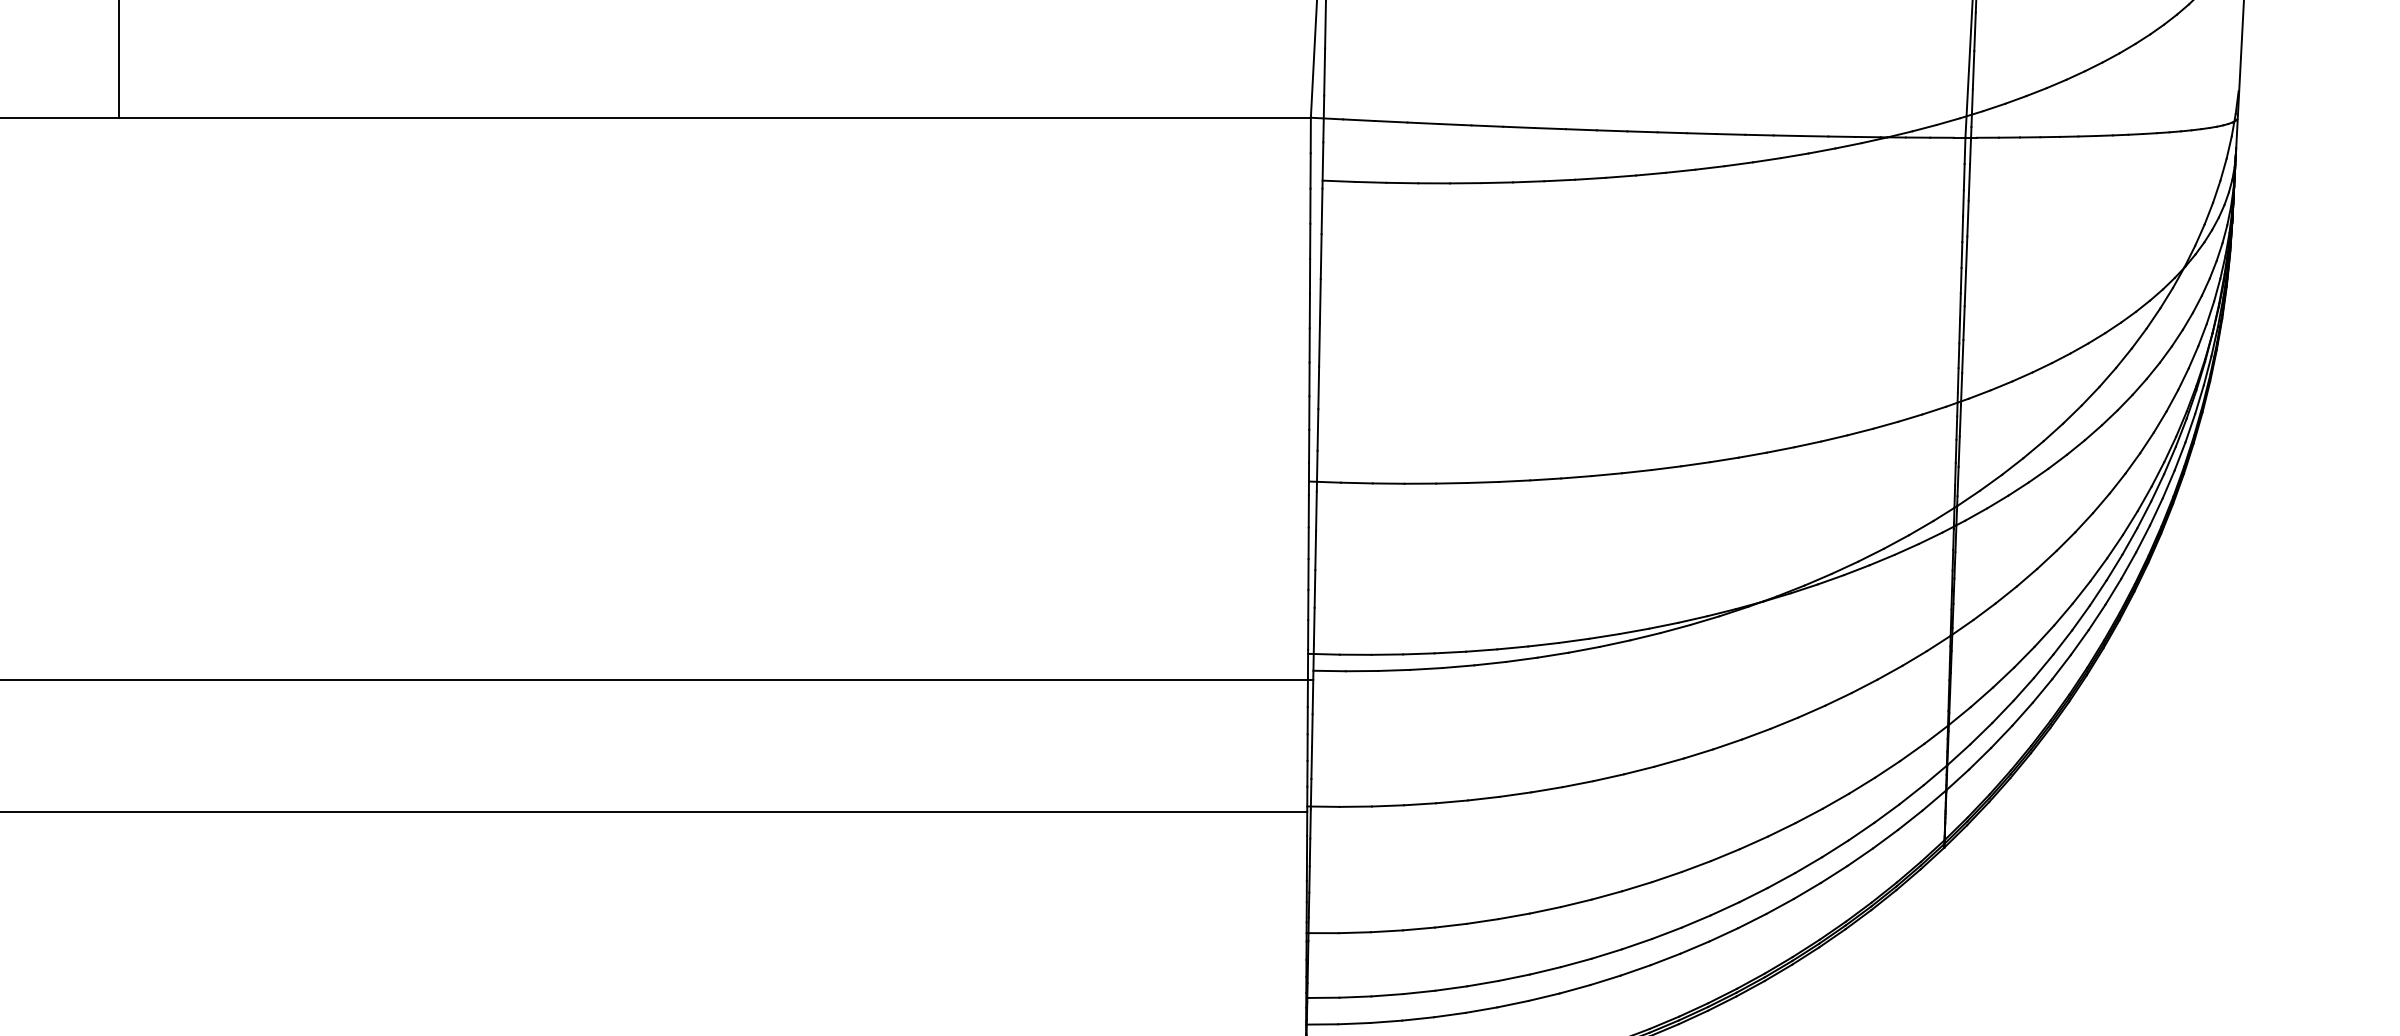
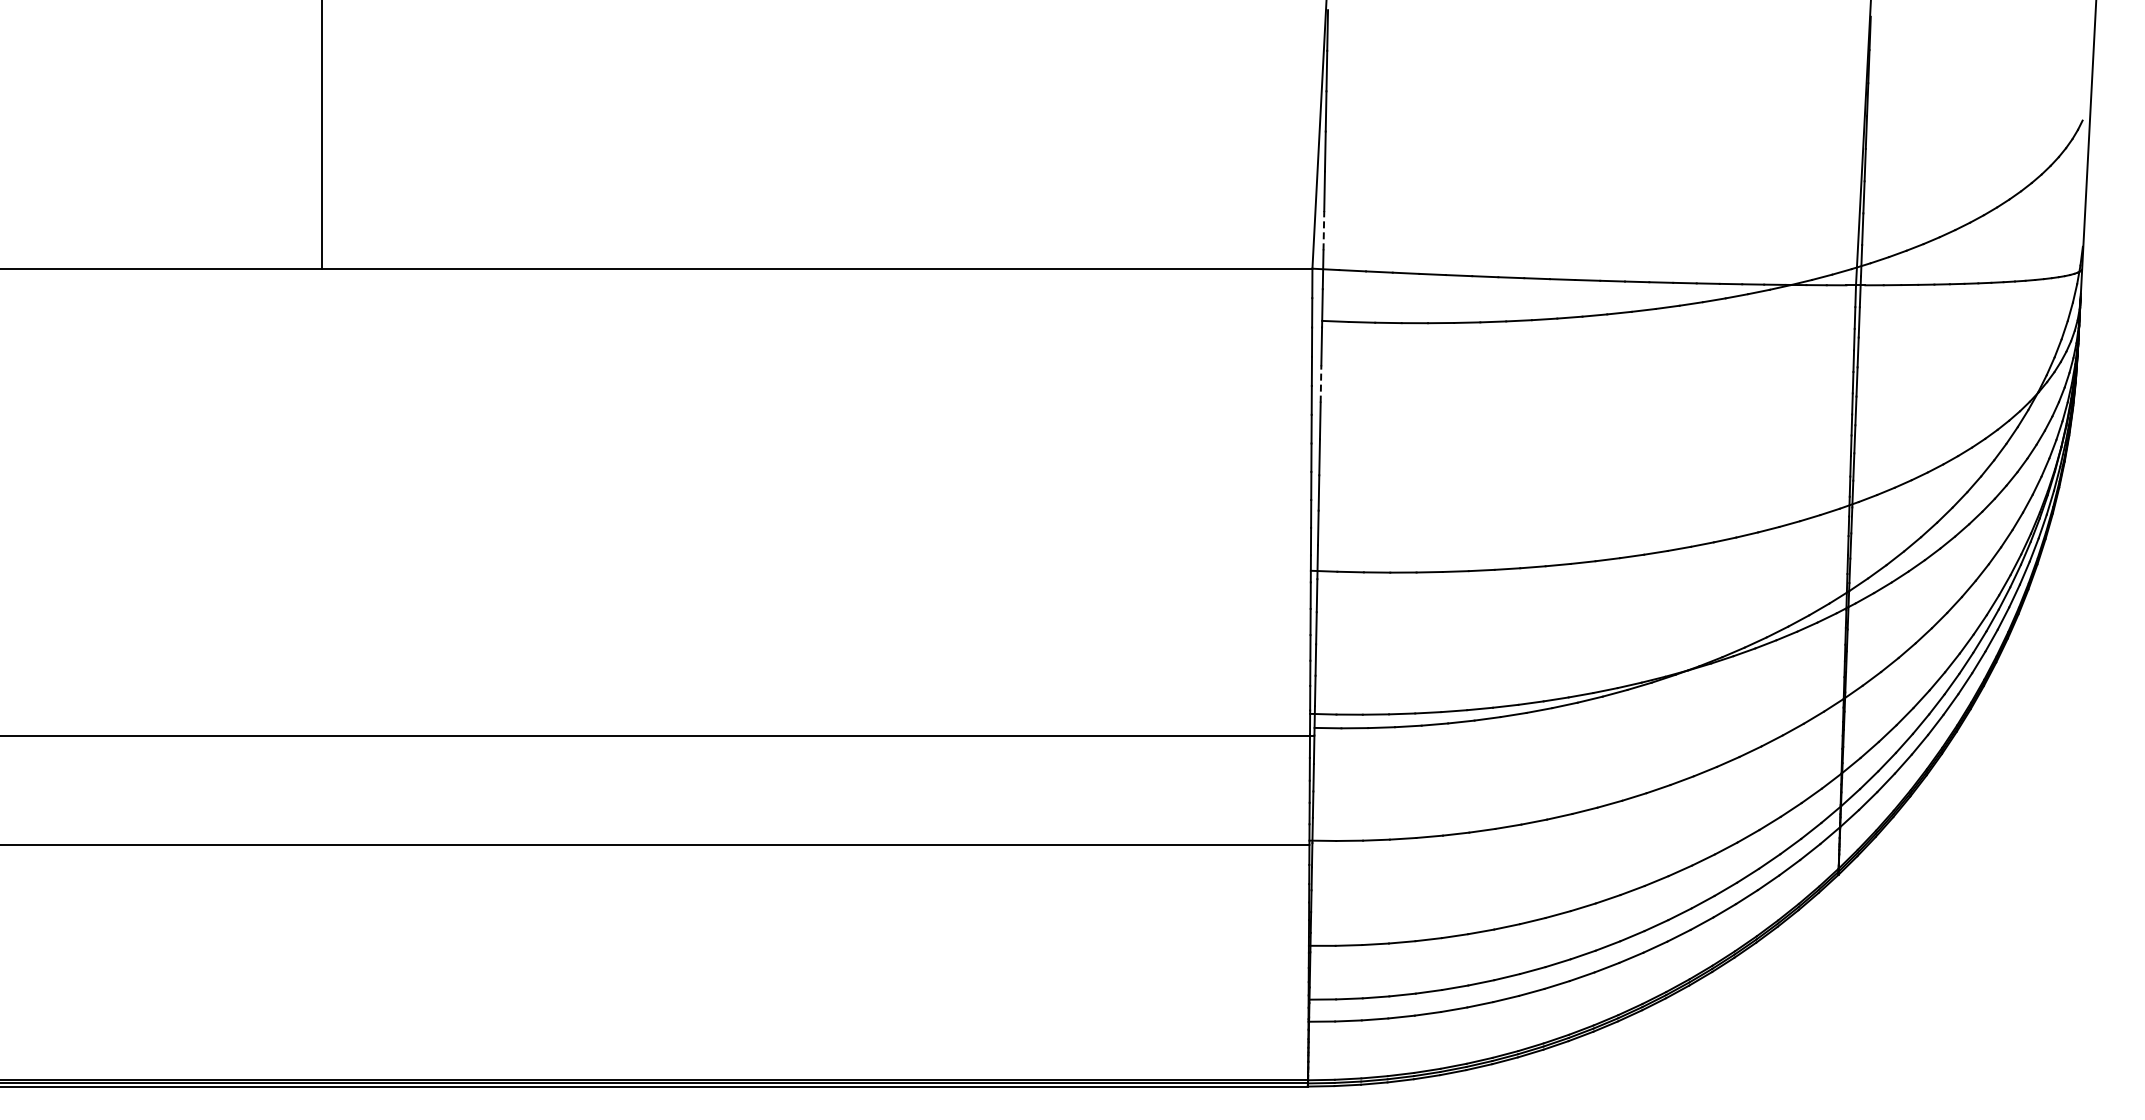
line: (1324, 71) -> (1323, 230), solid -> dashed
line: (1321, 256) -> (1321, 383), solid -> dashed

